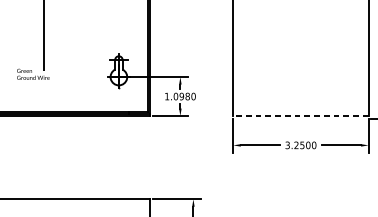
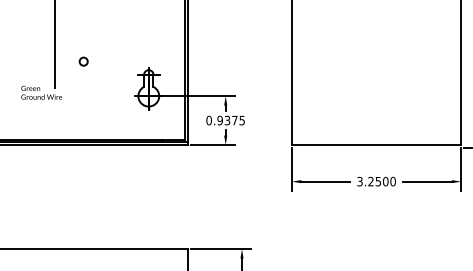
circle: (66, 49) -> (83, 61), added
text: (180, 96) -> (225, 120), 1.0980 -> 0.9375
line: (300, 115) -> (376, 144), dashed -> solid

